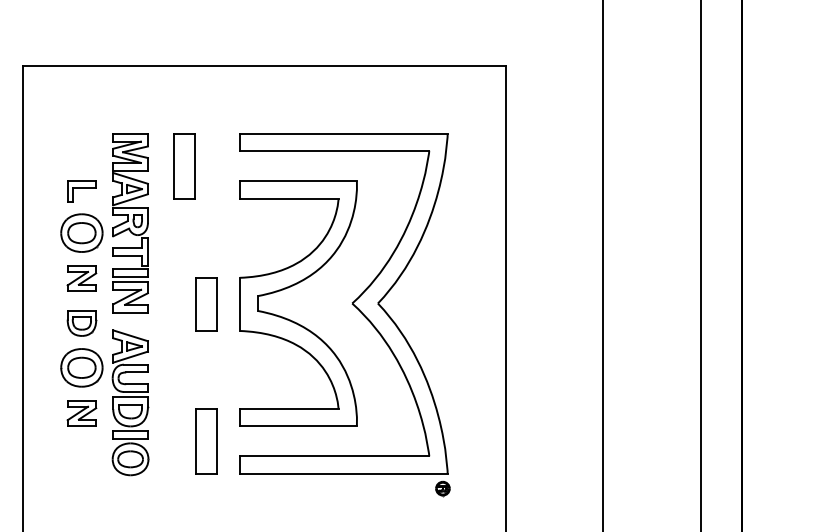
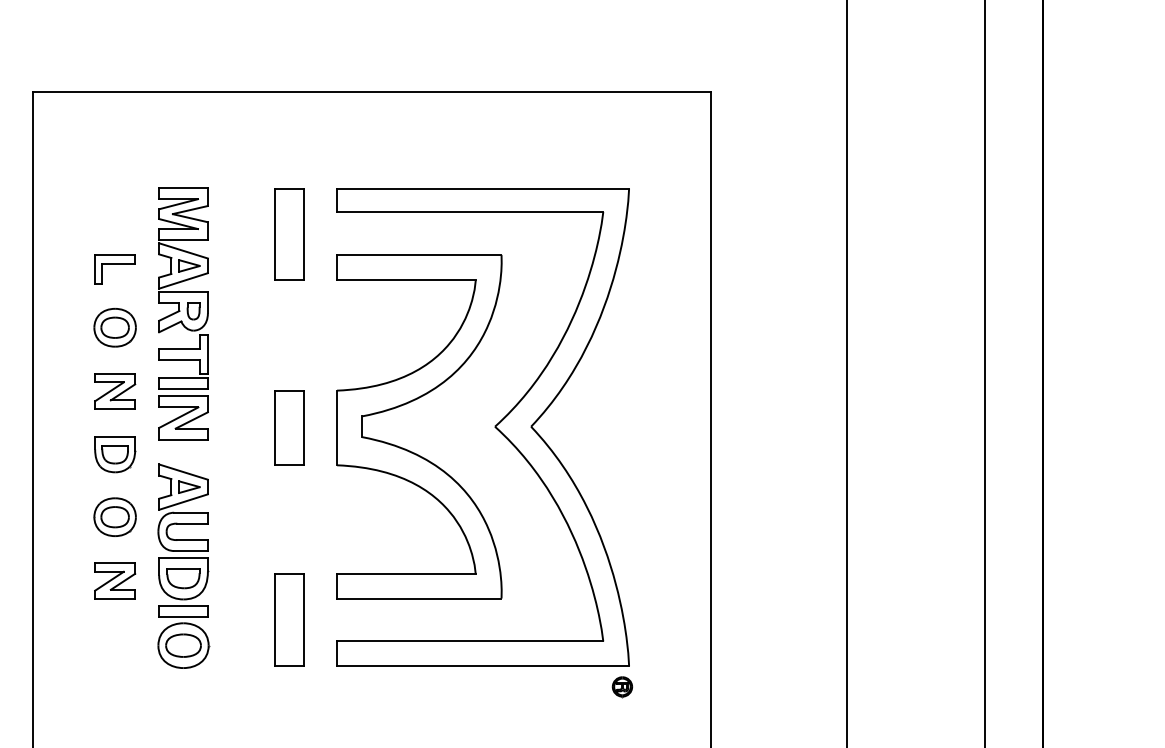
part: (184, 166) -> (290, 234), moved
part: (81, 232) -> (114, 326), size x0.71
part: (81, 367) -> (114, 516), size x0.71

